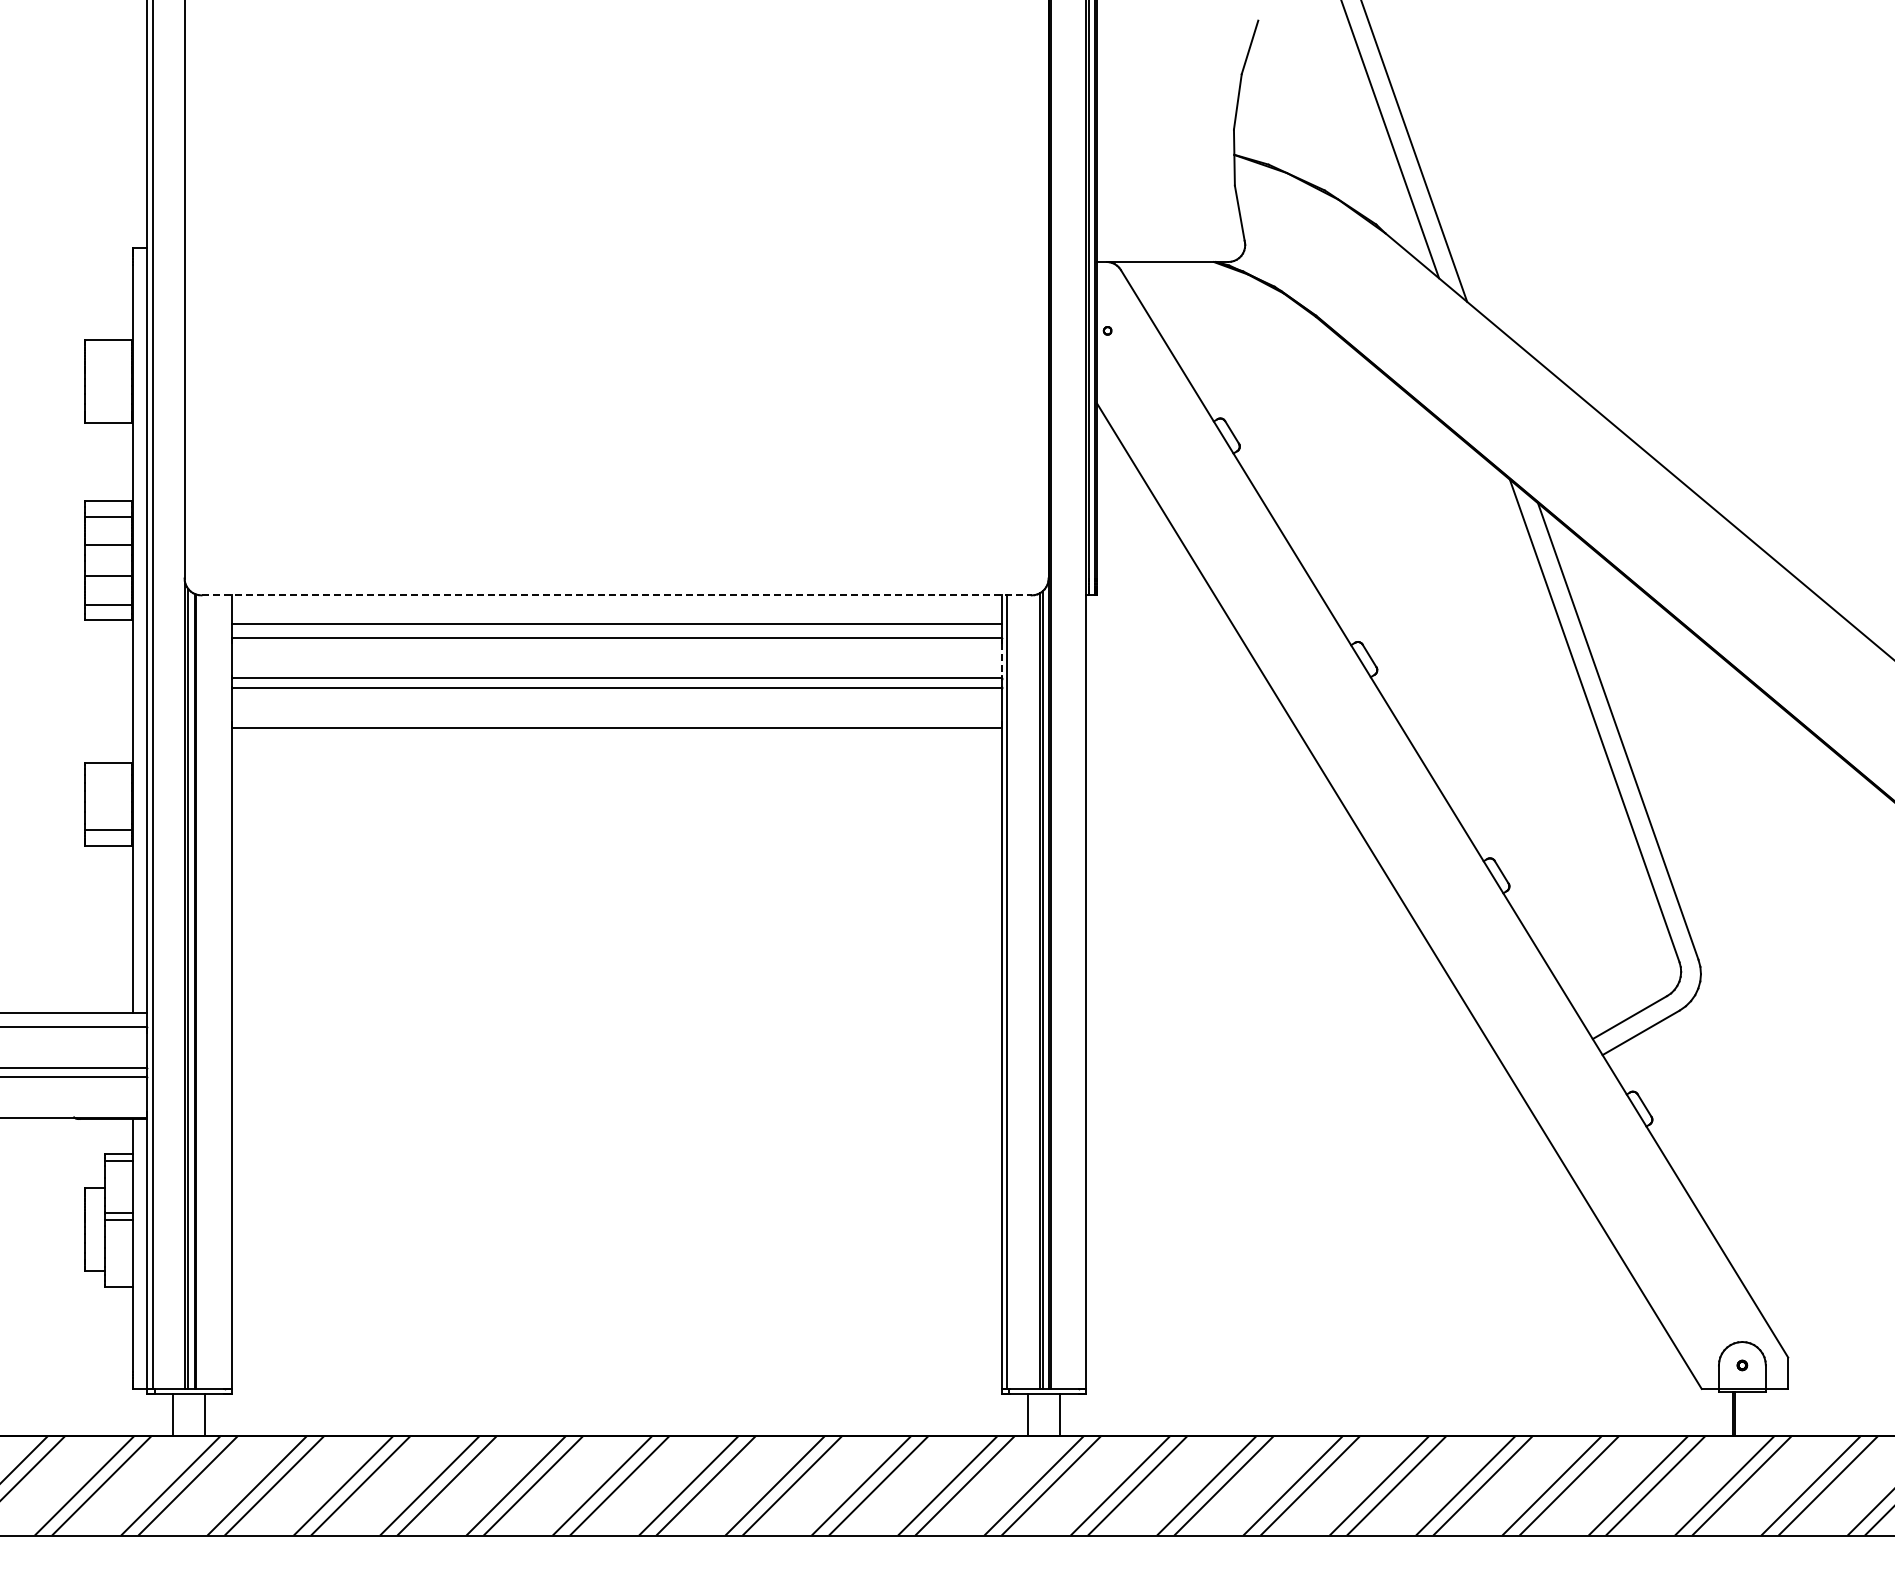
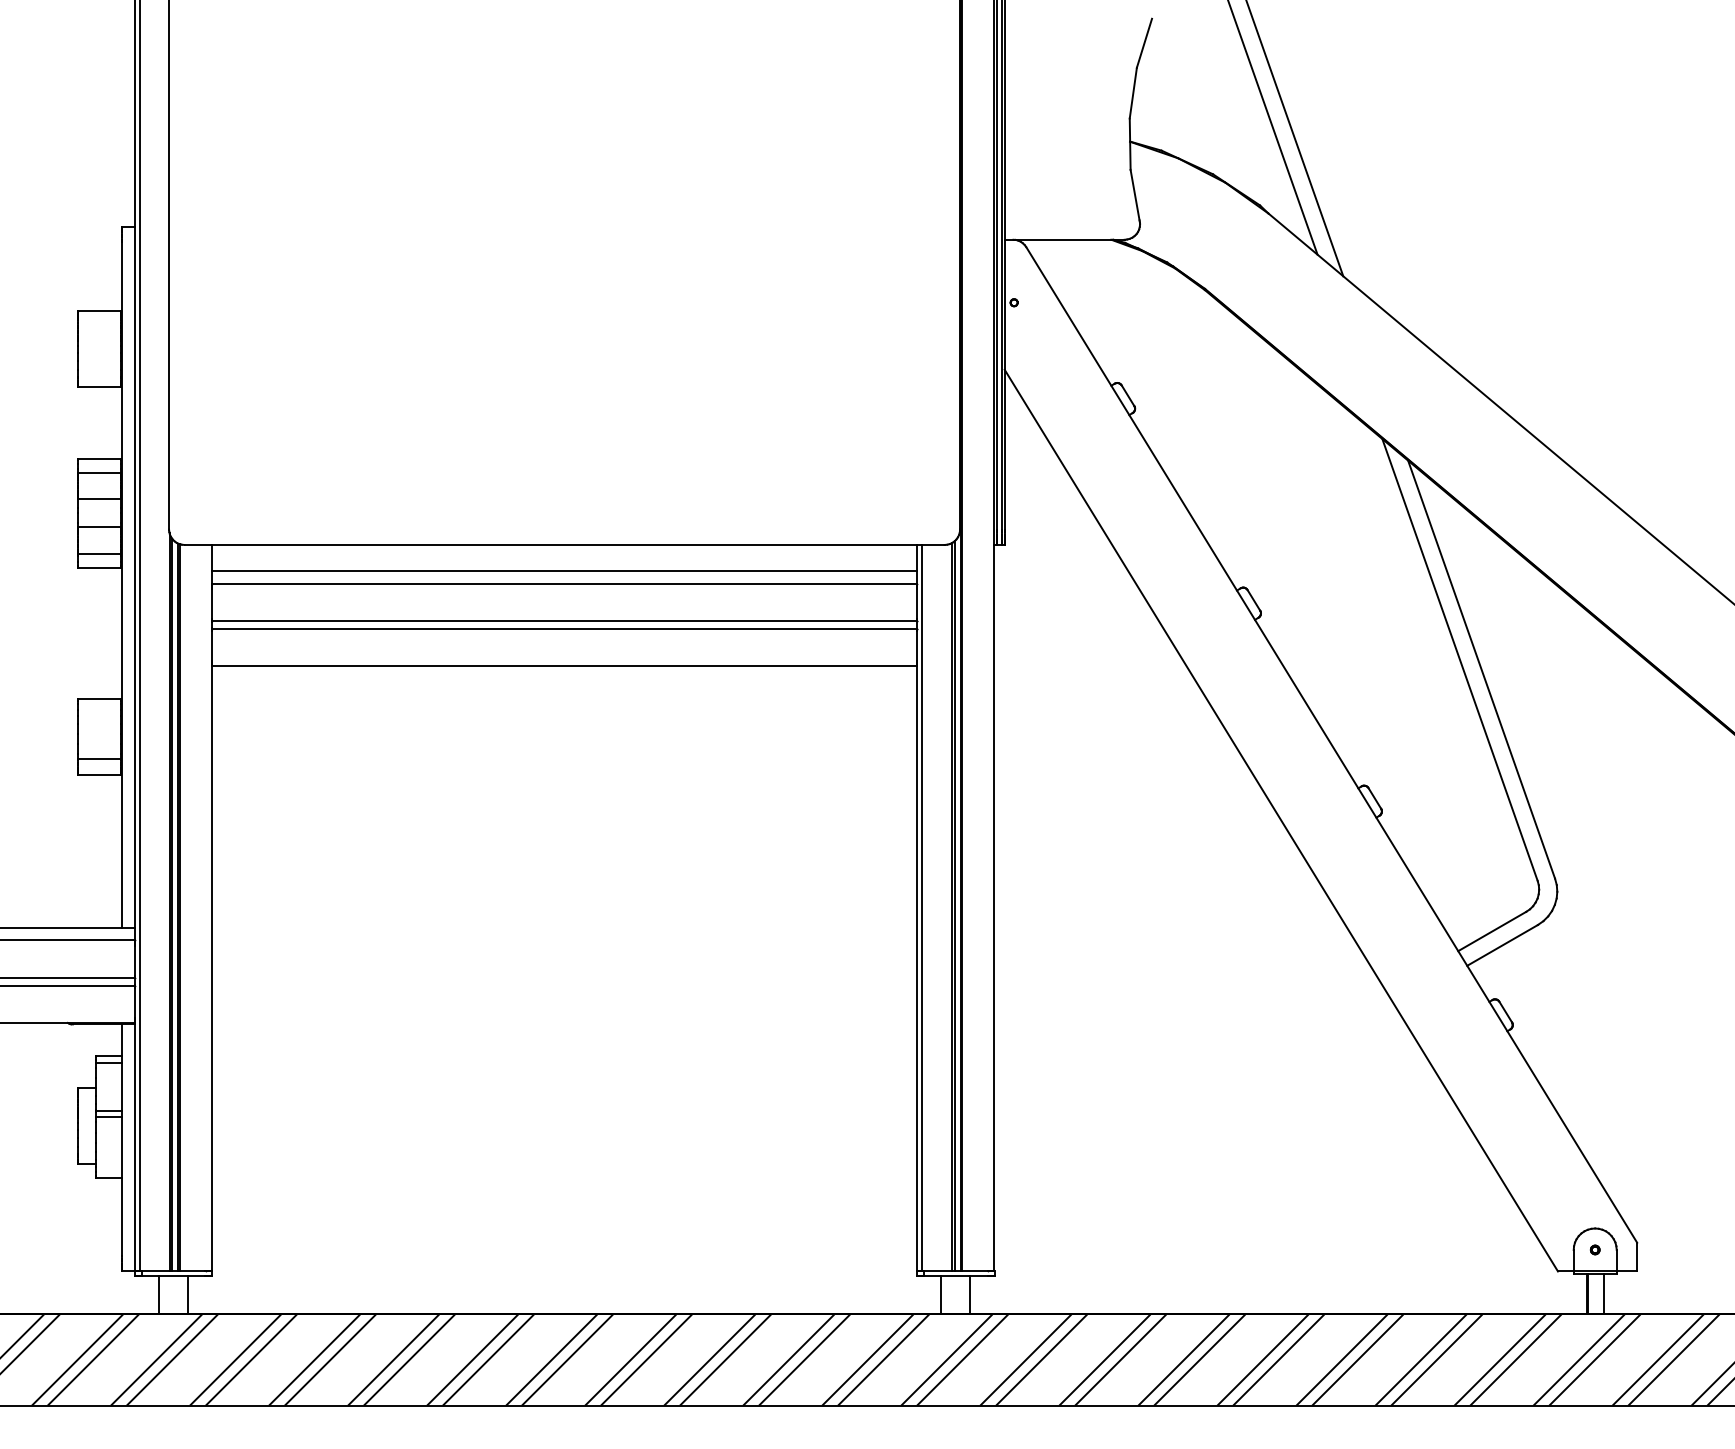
line: (617, 595) -> (565, 545), dashed -> solid
line: (1001, 660) -> (916, 604), dashed -> solid
line: (1751, 1413) -> (1603, 1293), added

